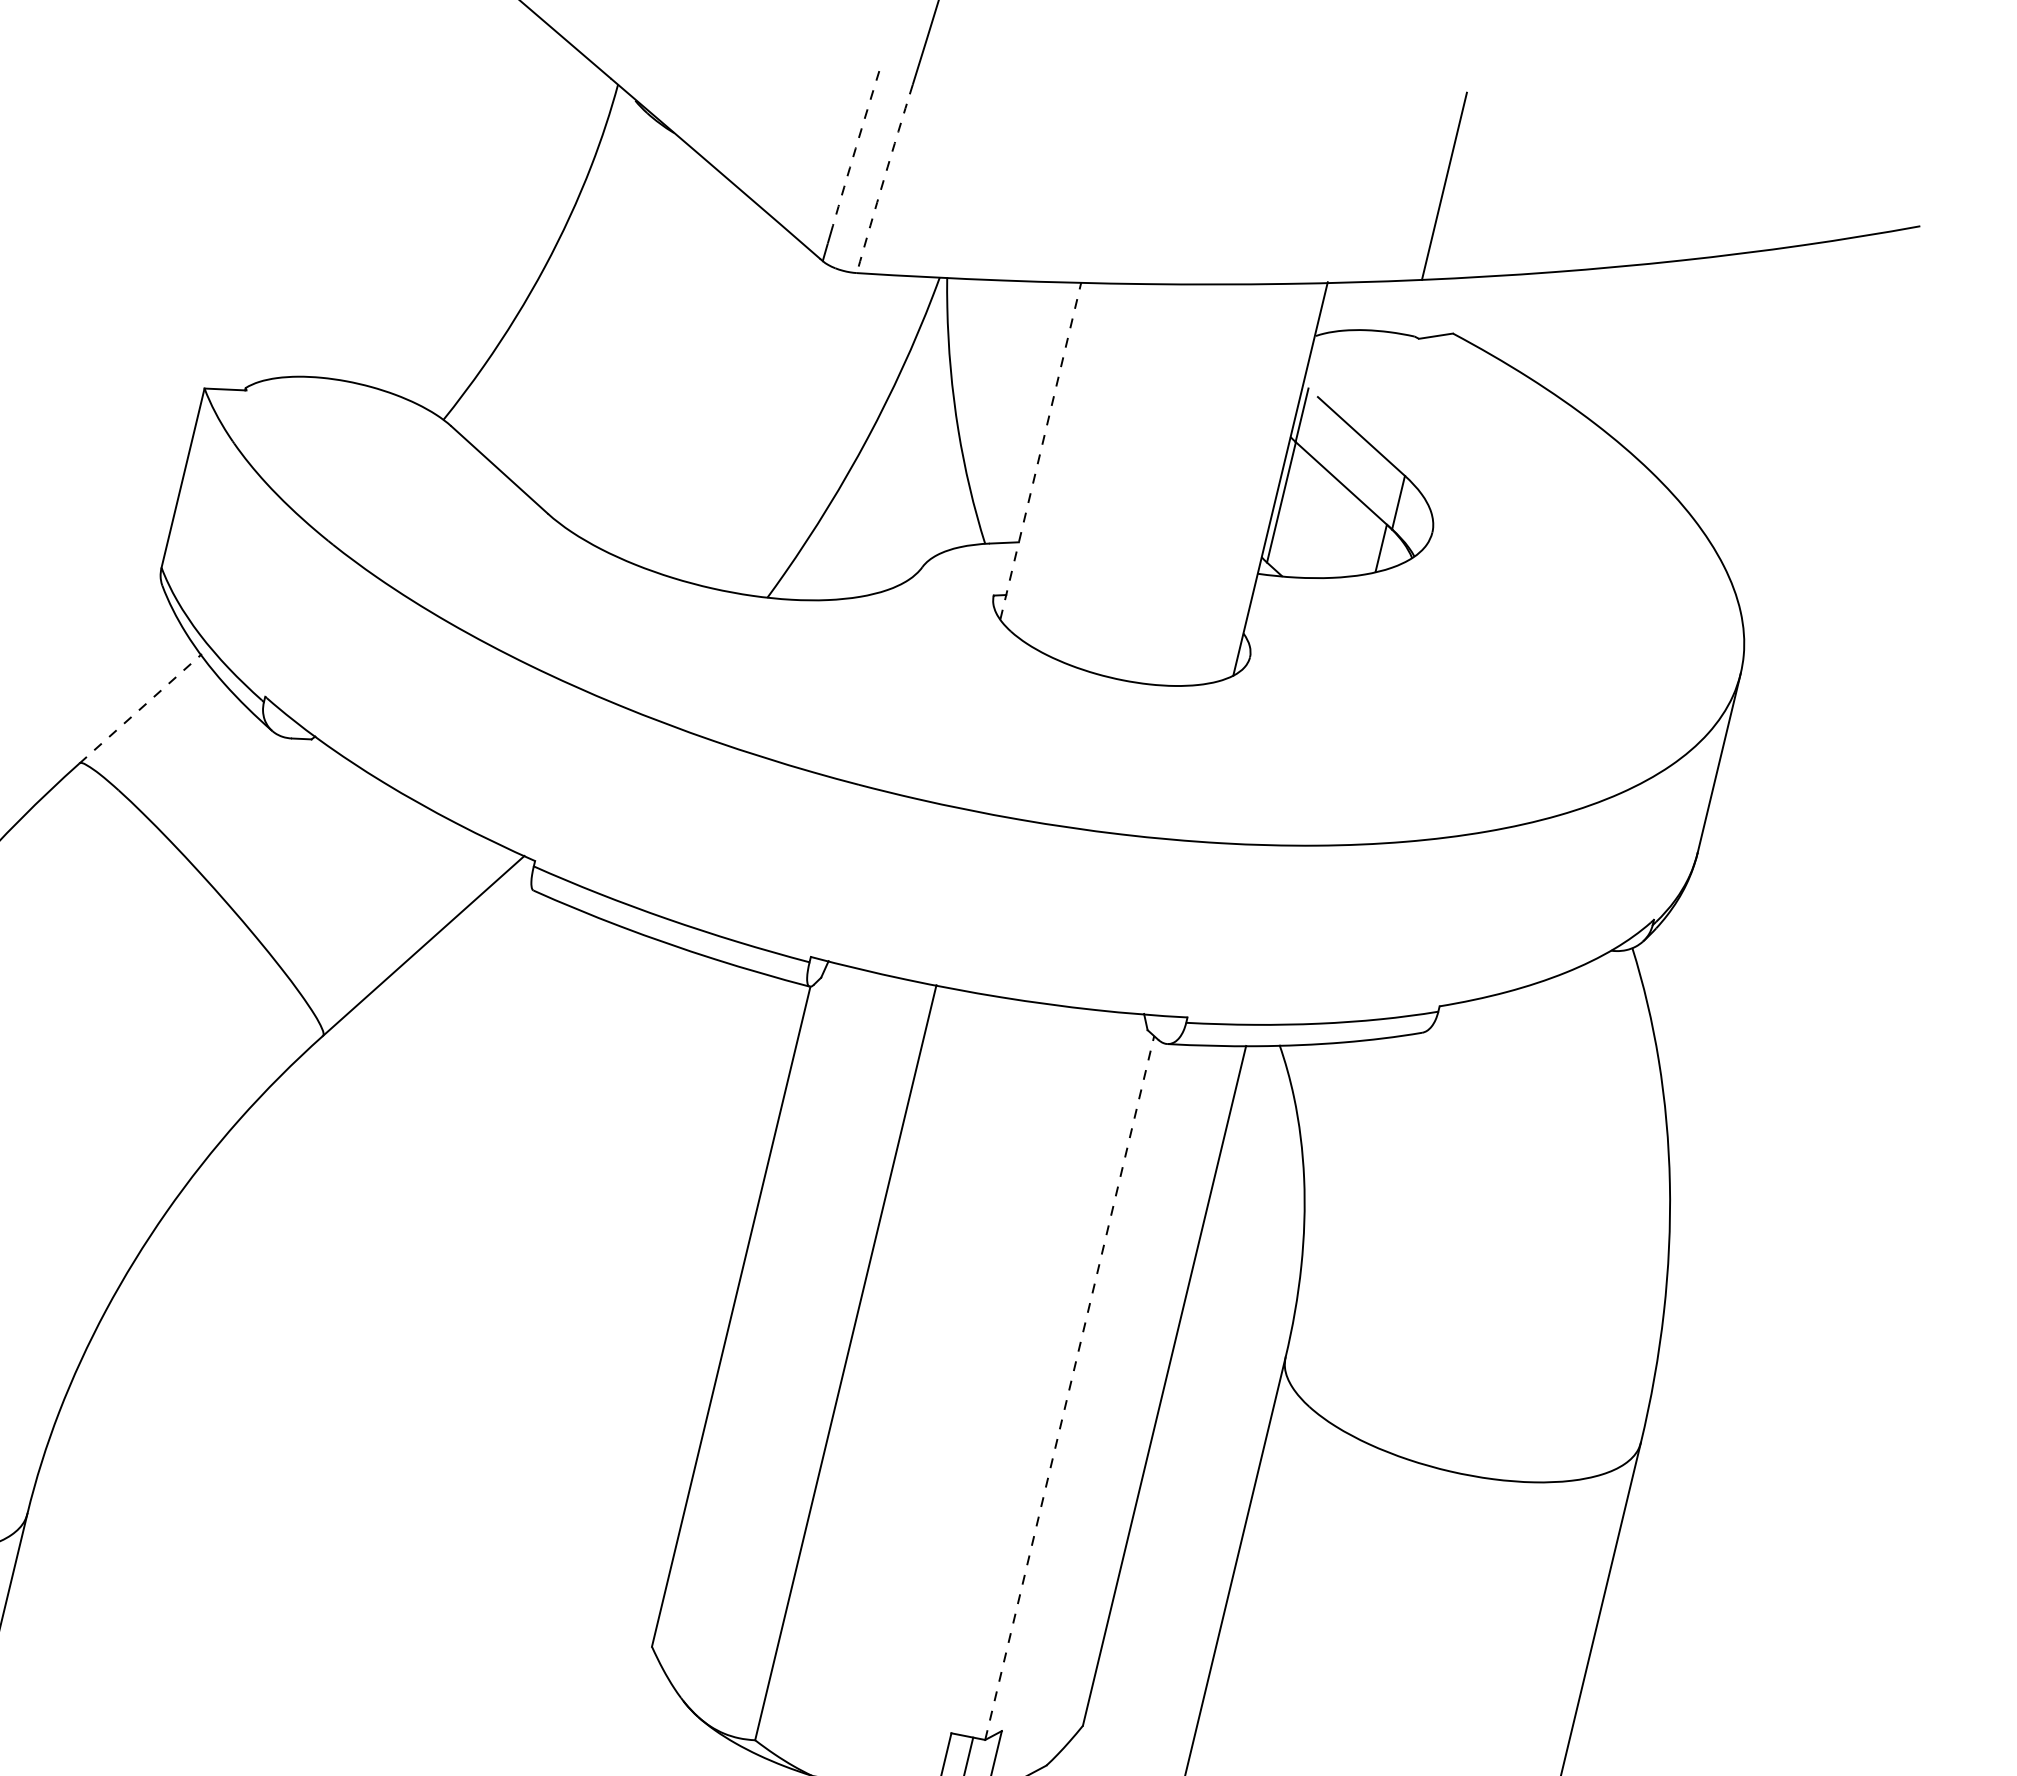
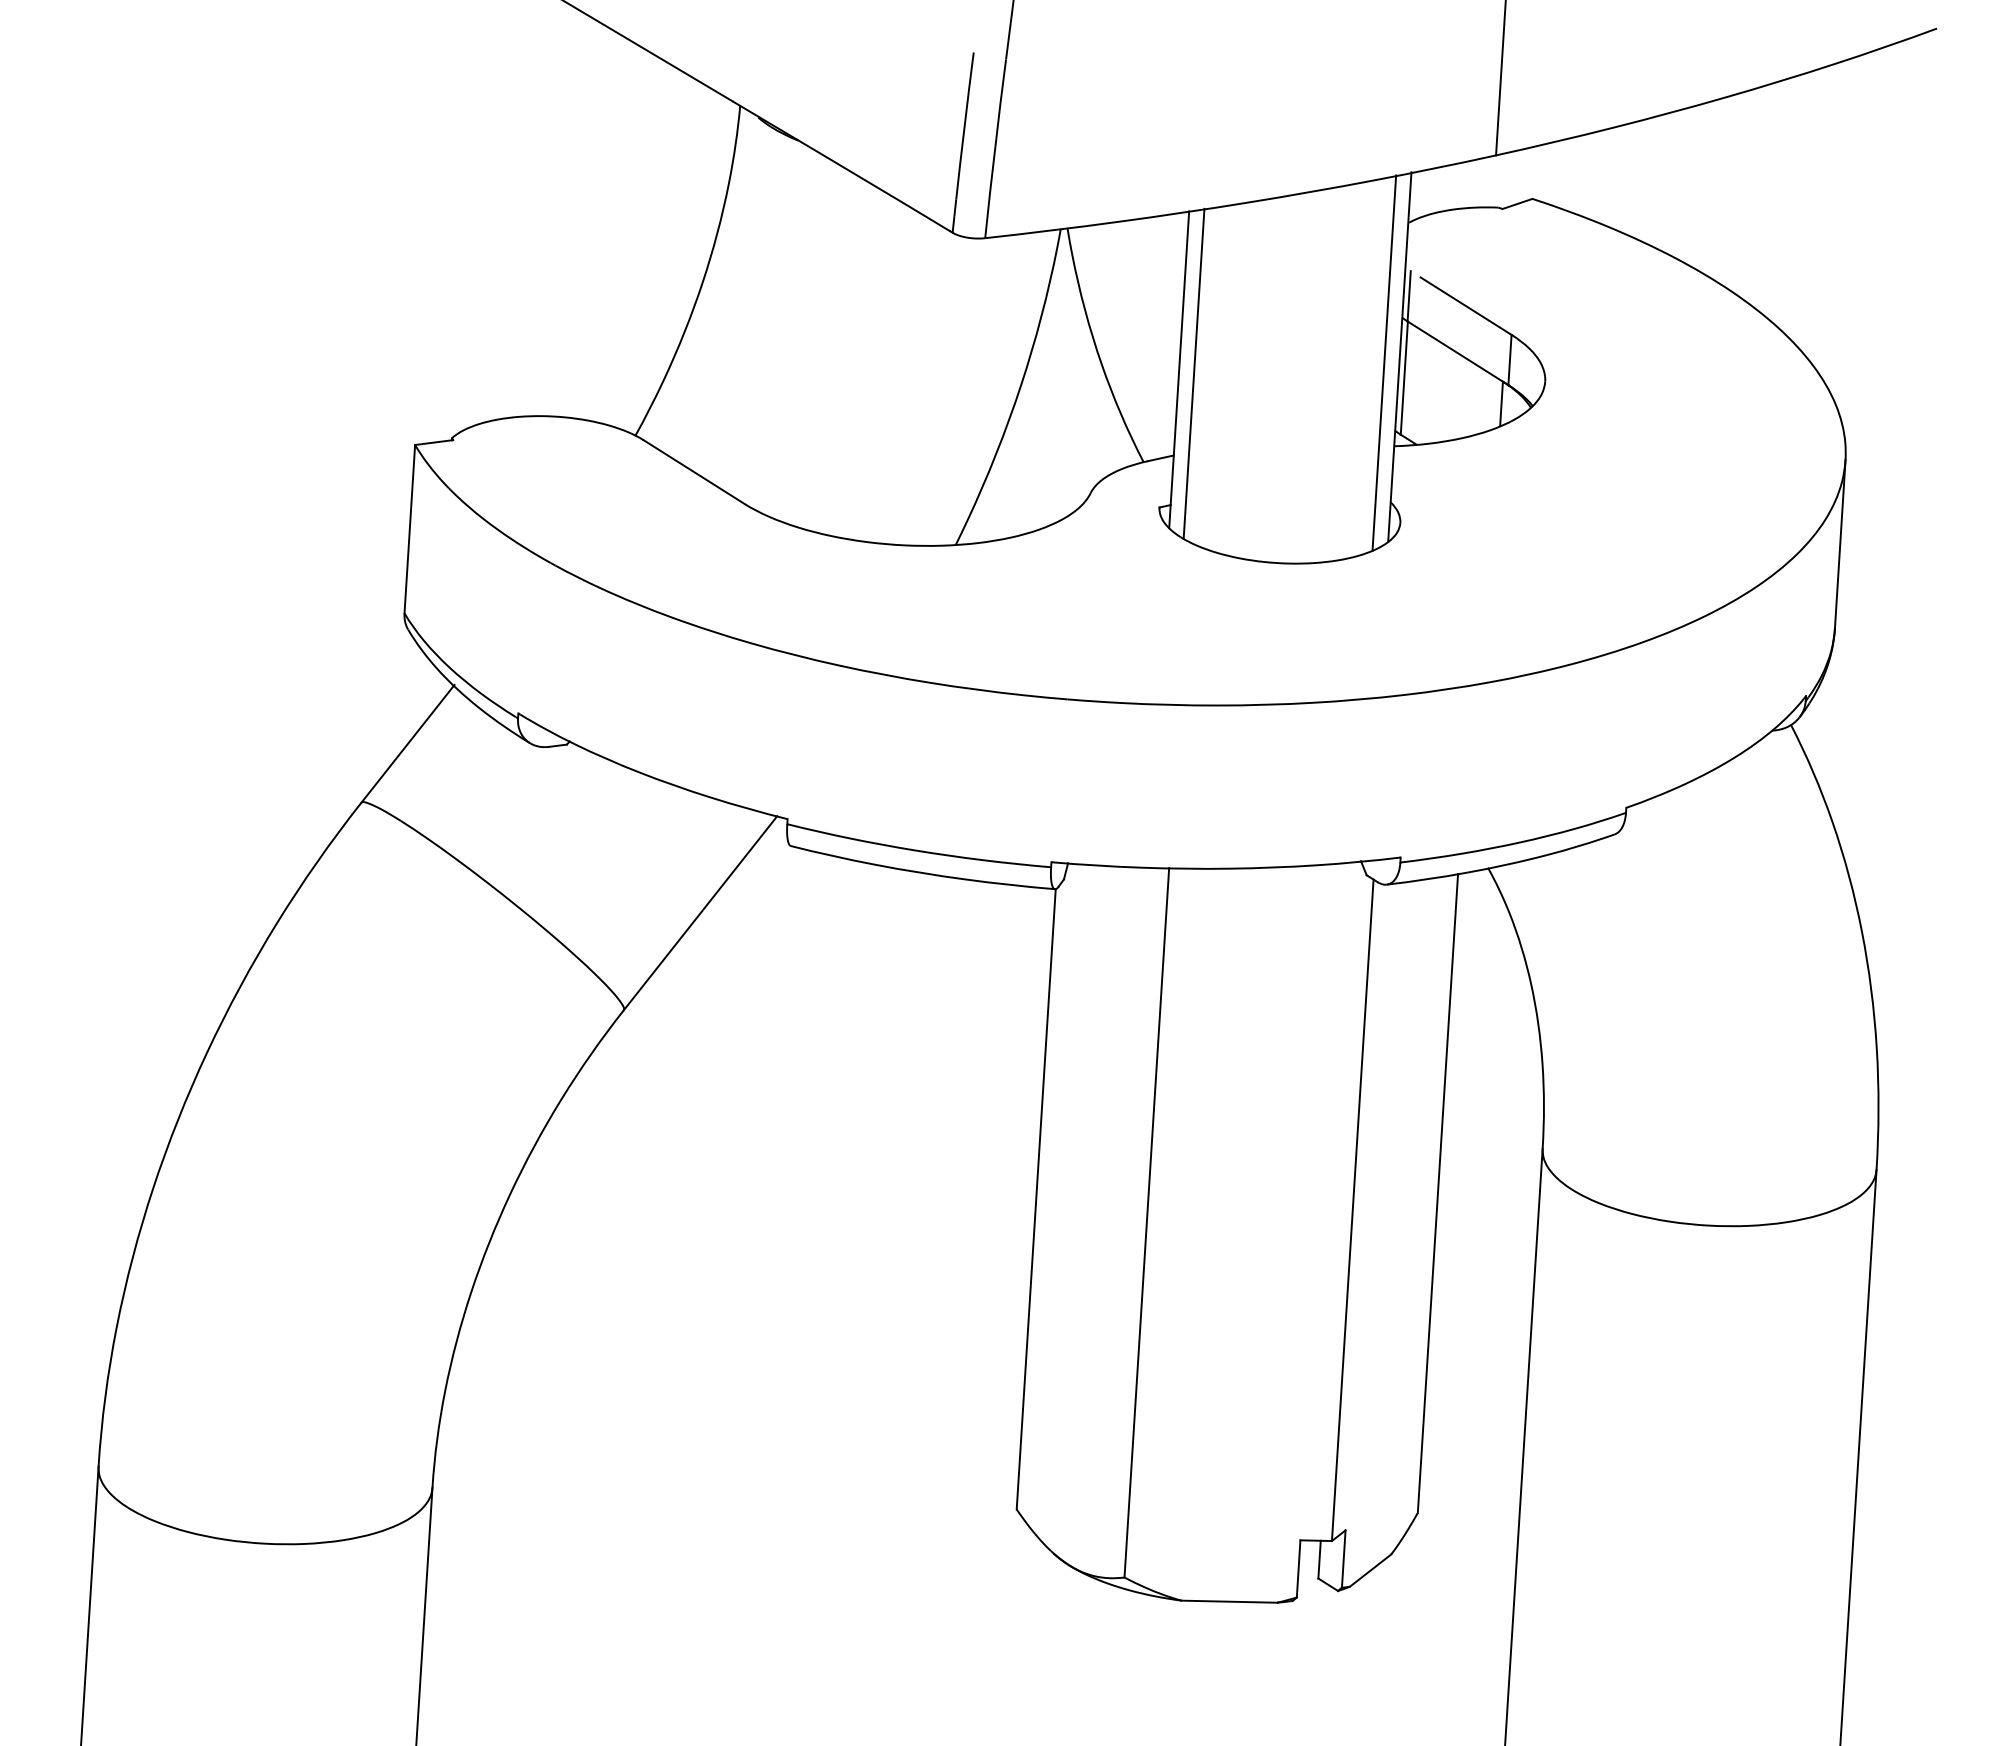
arc: (855, 147) -> (964, 125), dashed -> solid
arc: (884, 178) -> (995, 148), dashed -> solid
line: (1041, 450) -> (1179, 369), dashed -> solid
line: (1055, 457) -> (1193, 373), added
line: (1263, 481) -> (1384, 362), added
line: (141, 708) -> (408, 743), dashed -> solid
line: (1069, 1387) -> (1352, 1209), dashed -> solid

